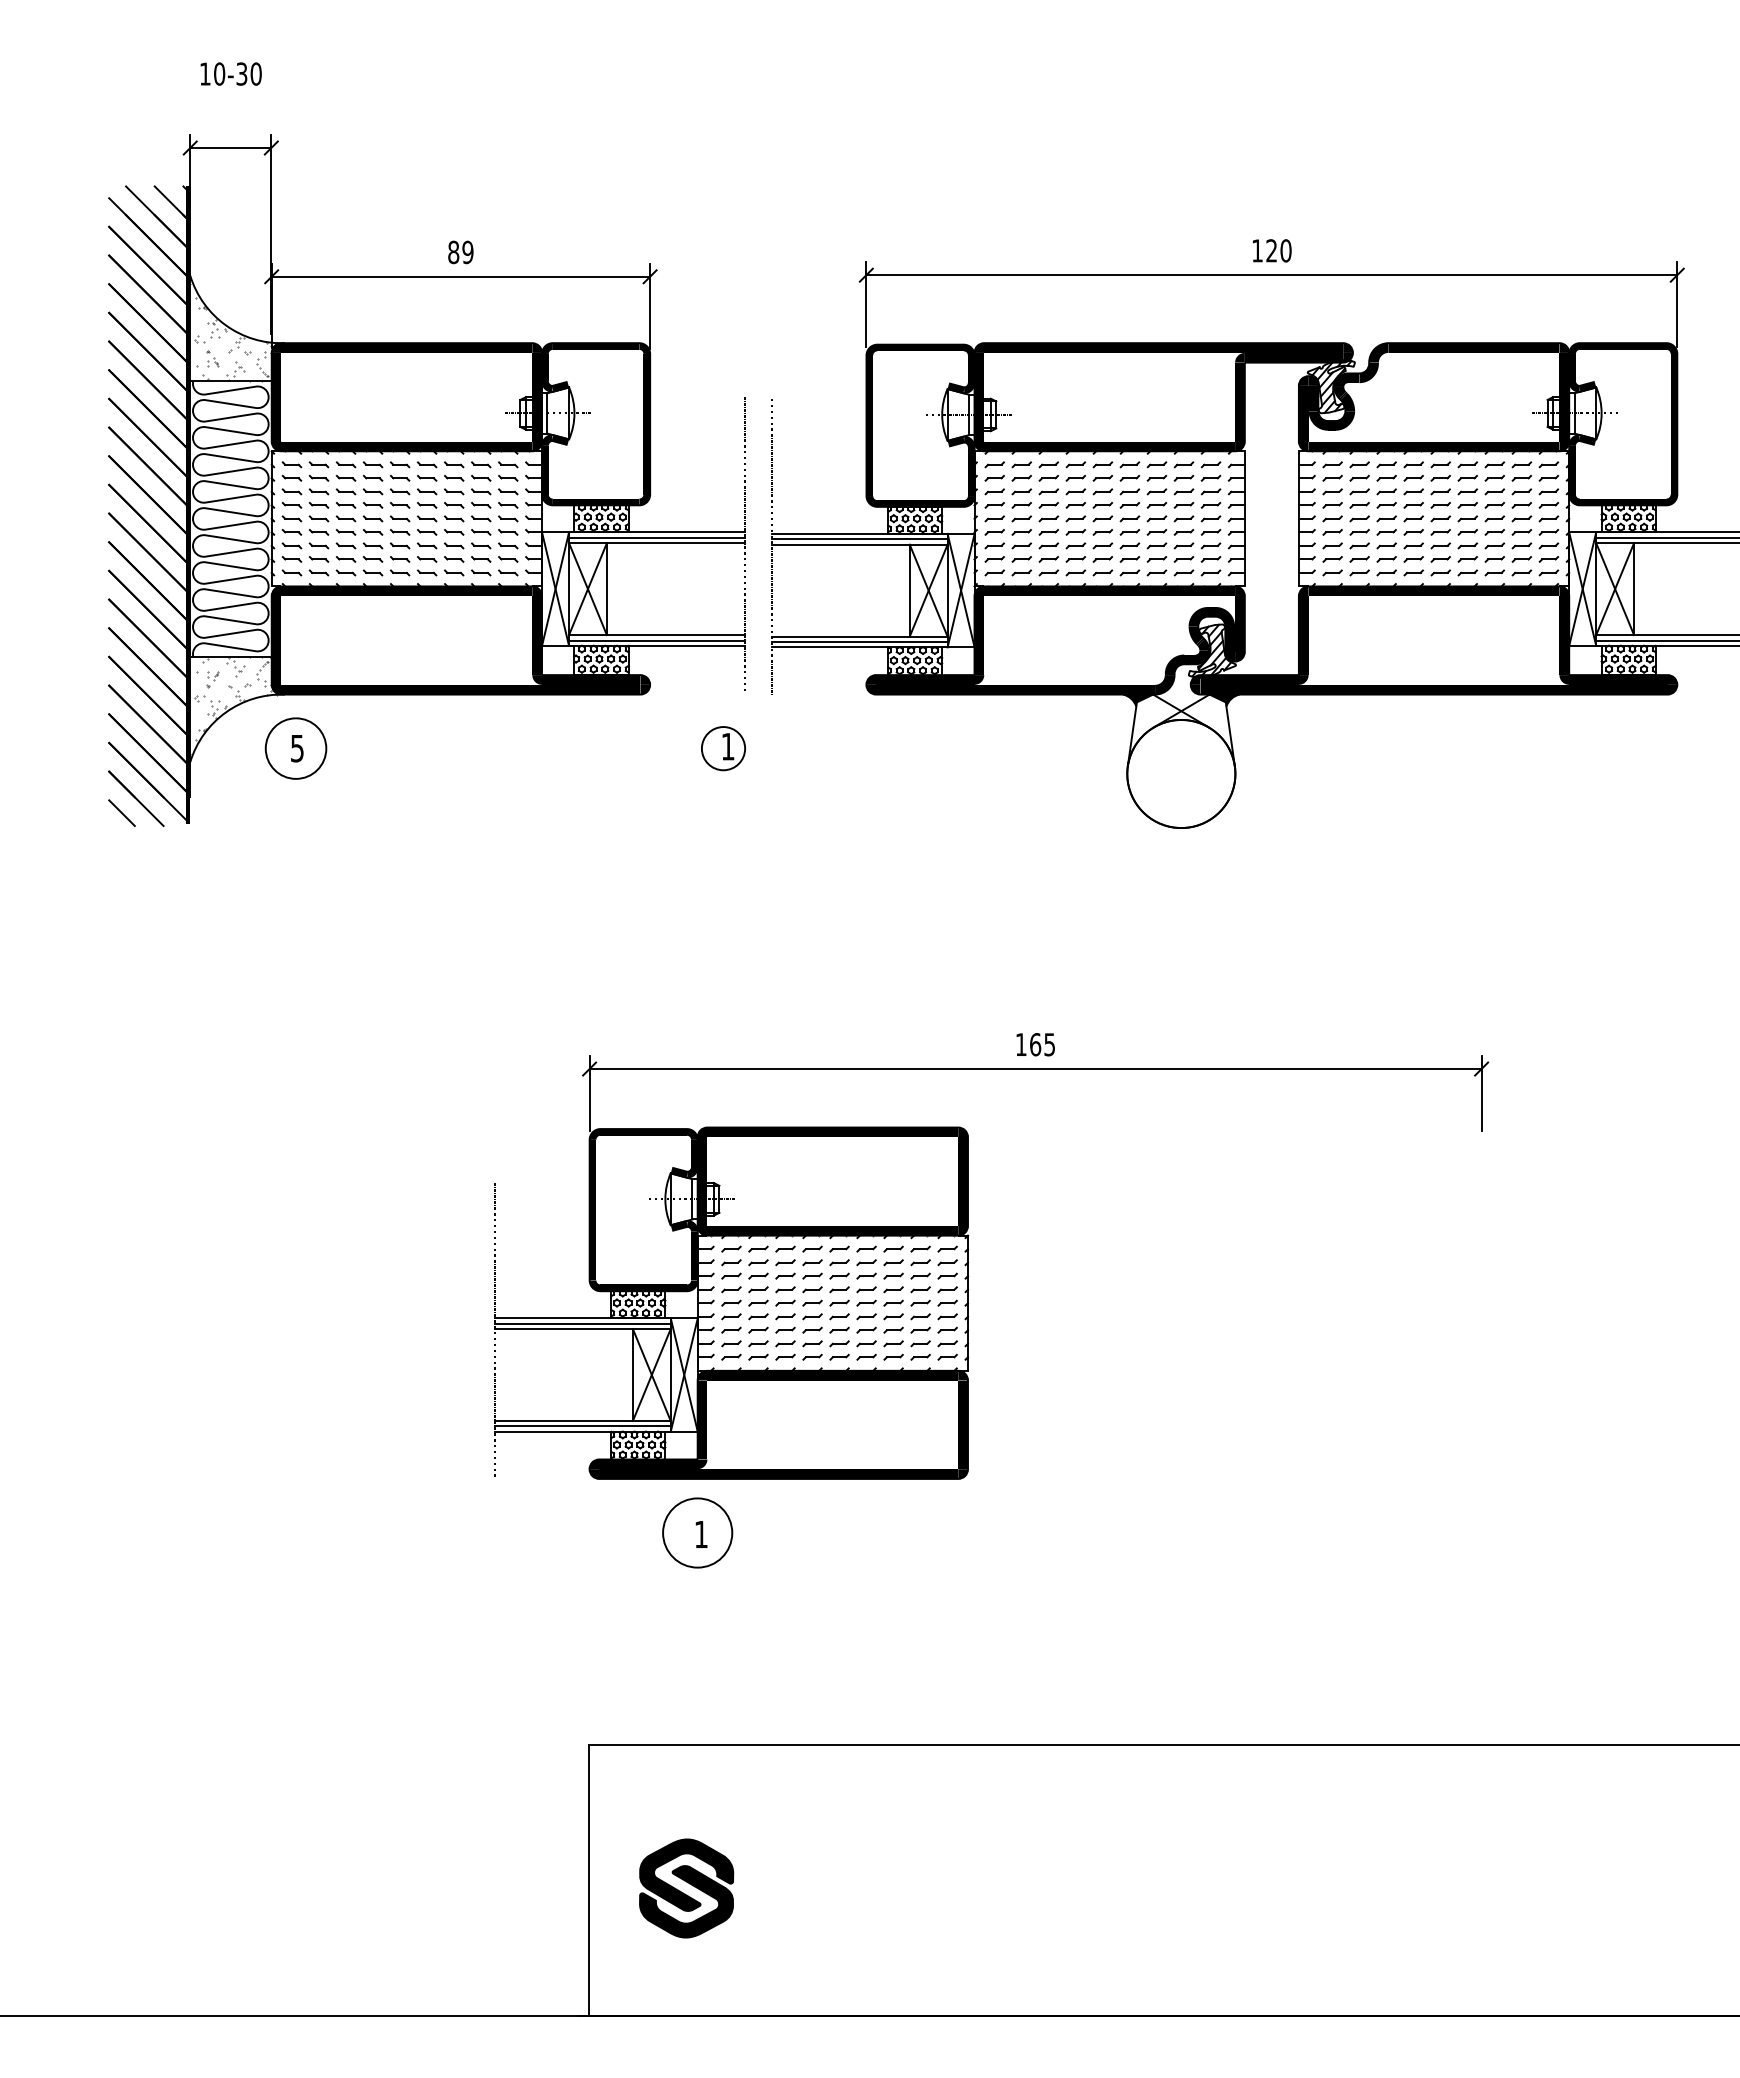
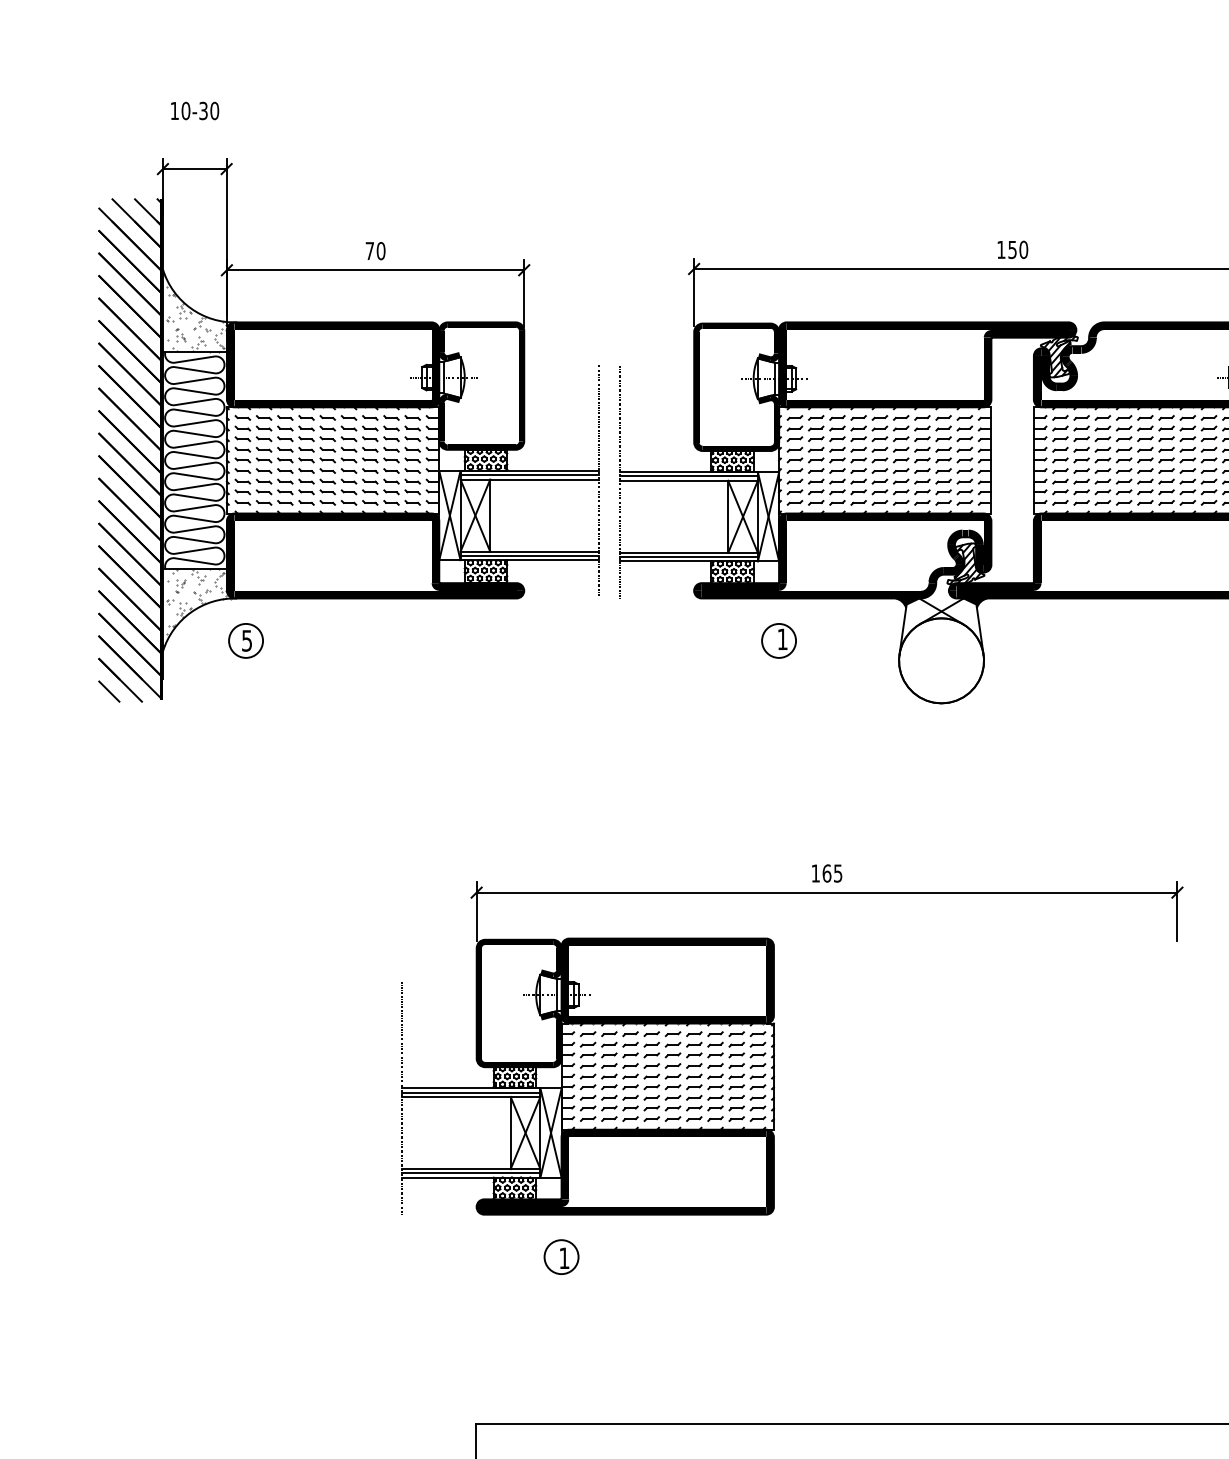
text: (1271, 250) -> (1012, 249), 120 -> 150
text: (460, 252) -> (375, 251), 89 -> 70
circle: (295, 748) -> (245, 640), size x0.71
part: (723, 748) -> (779, 640), moved
circle: (697, 1532) -> (561, 1256), size x0.62

